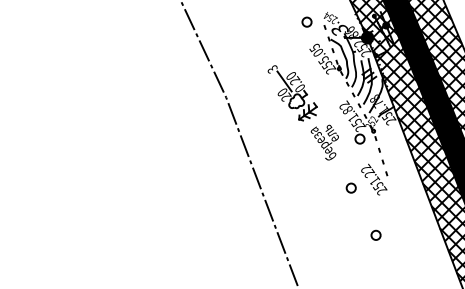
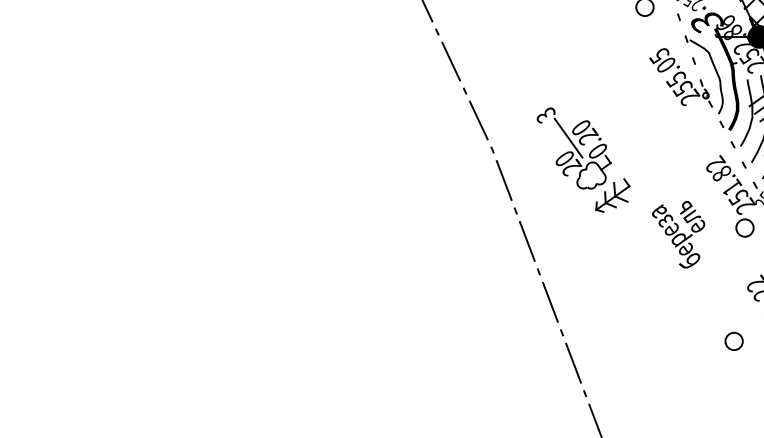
part: (292, 93) -> (583, 160), moved
circle: (350, 187) -> (732, 340), moved

